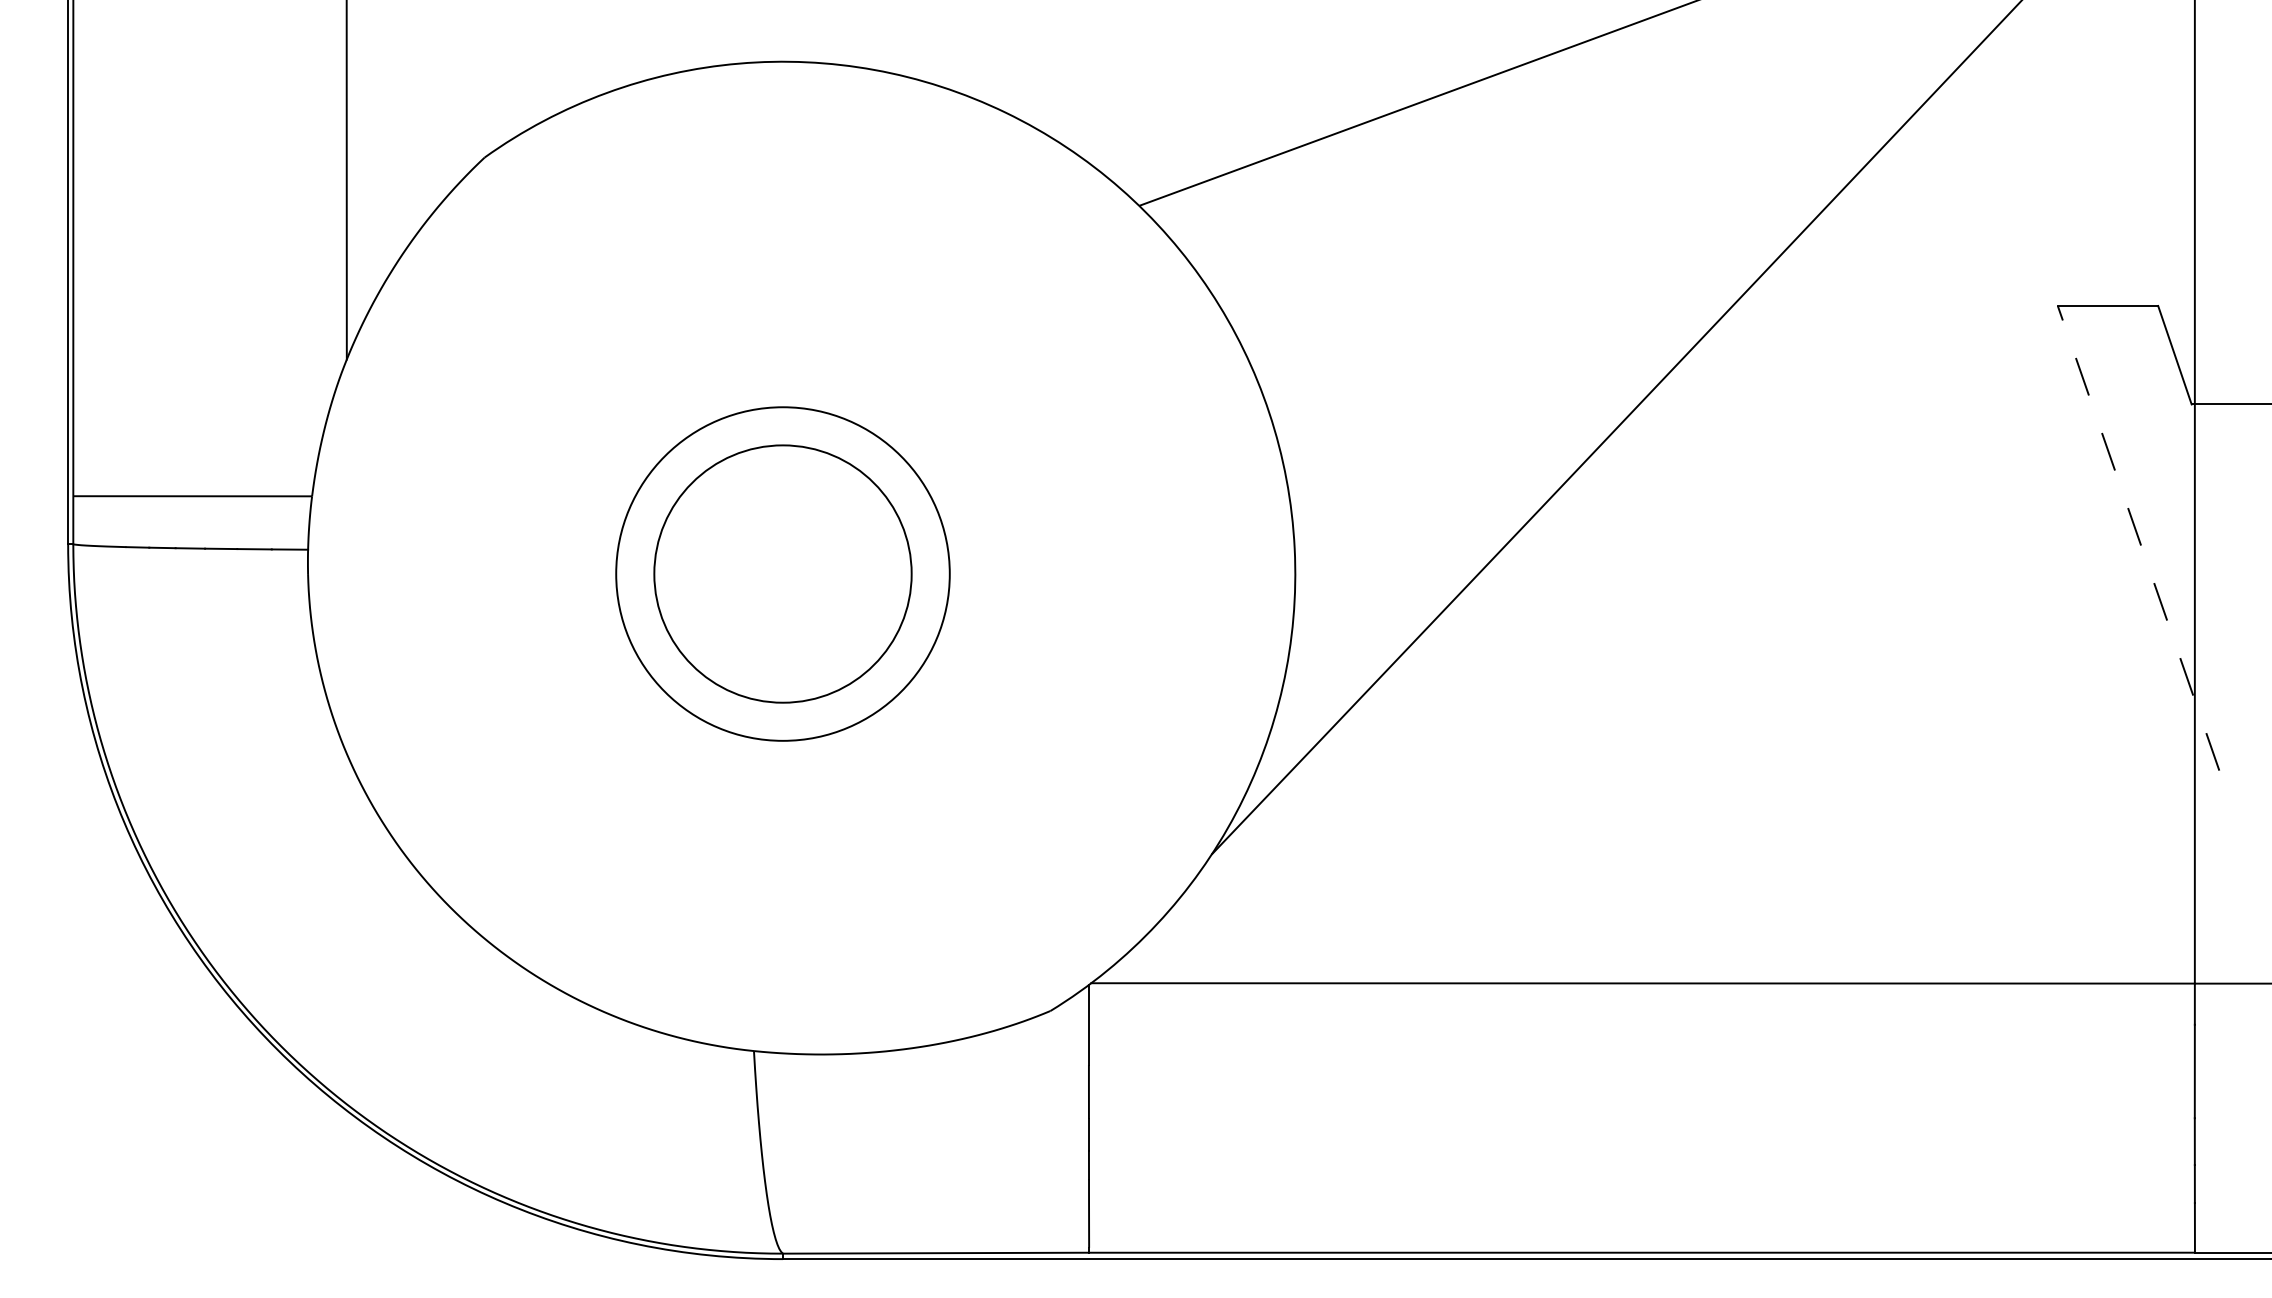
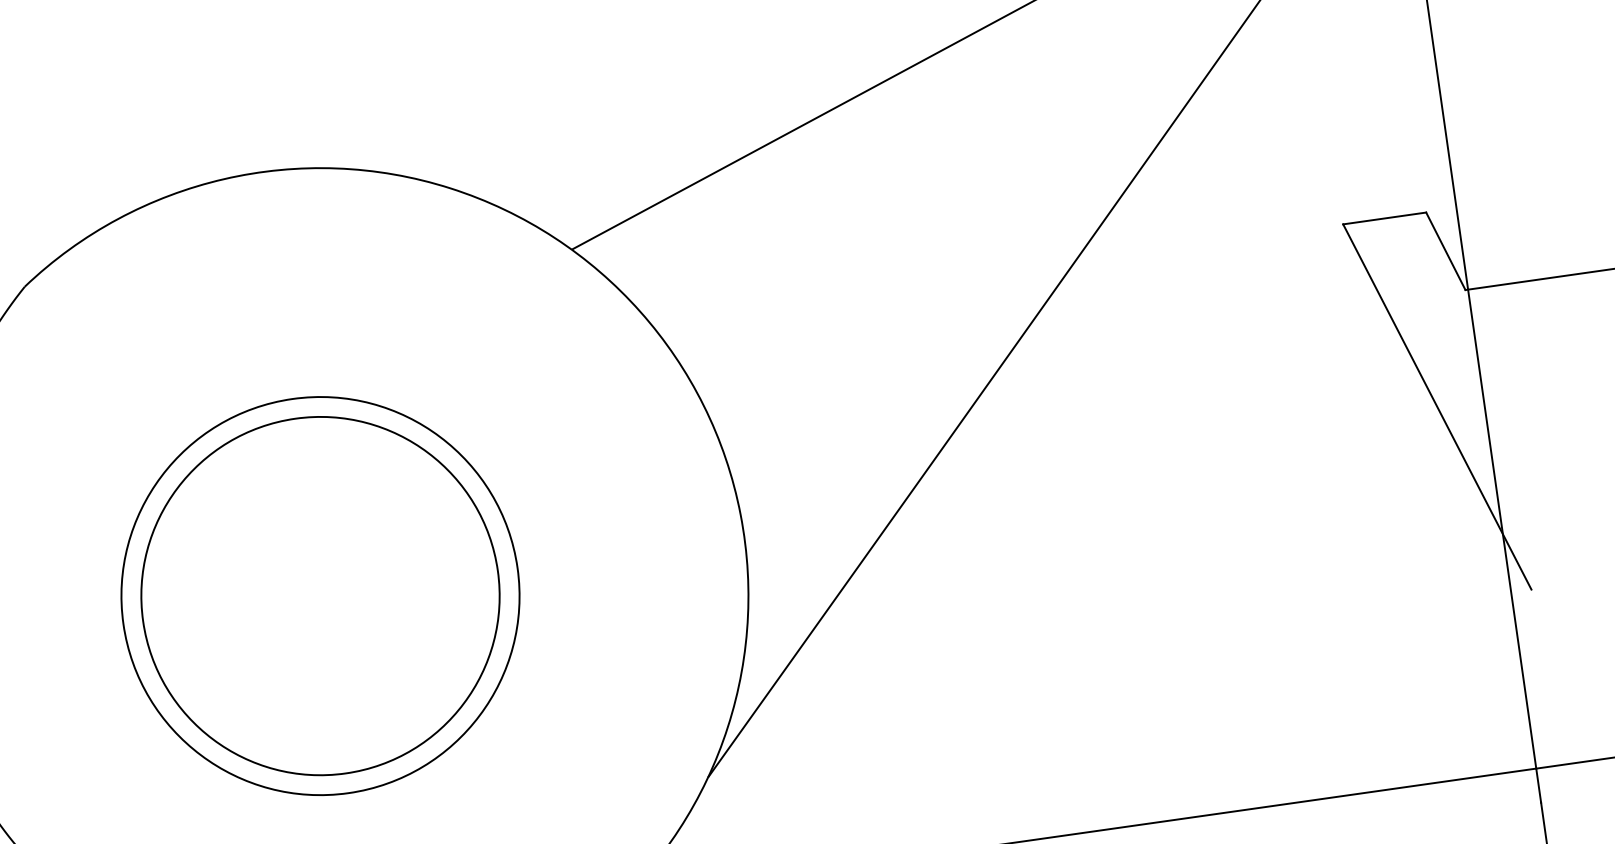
line: (2138, 538) -> (1437, 407), dashed -> solid
circle: (782, 573) -> (320, 595), size x1.43
circle: (782, 573) -> (320, 595), size x1.67

